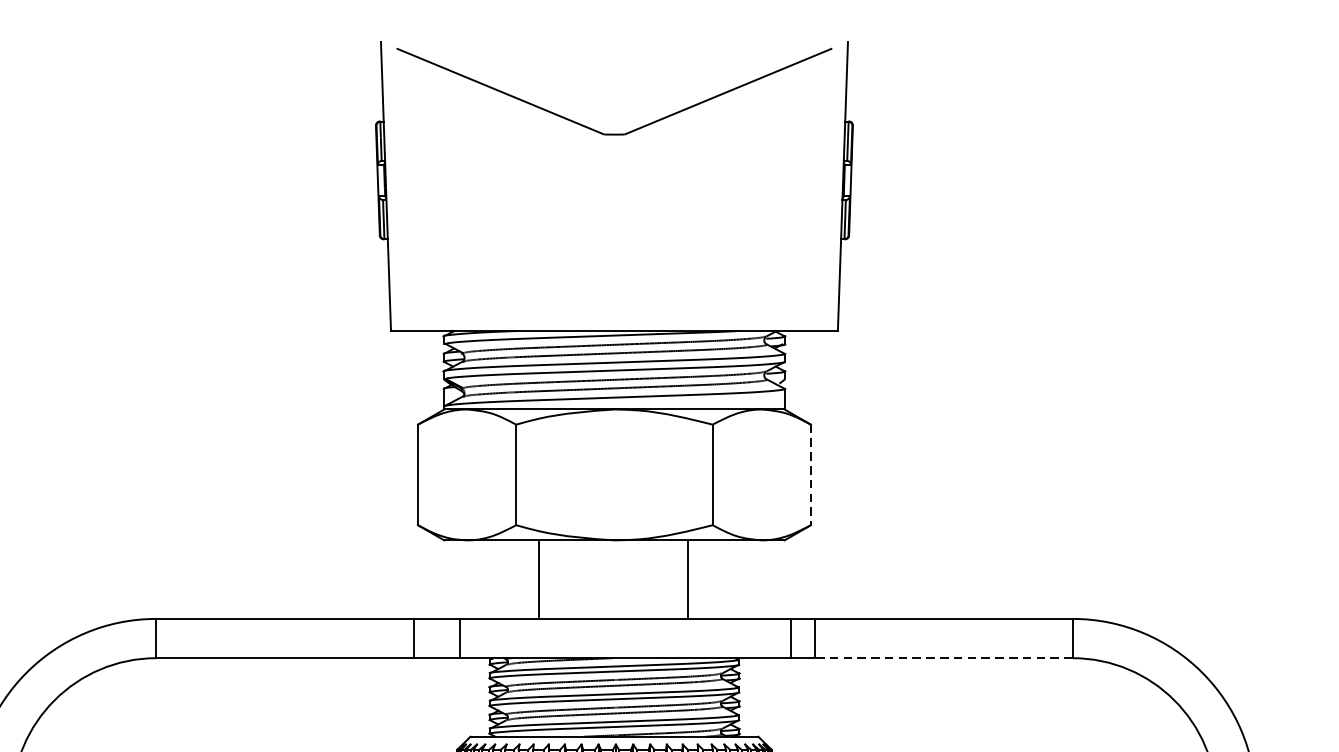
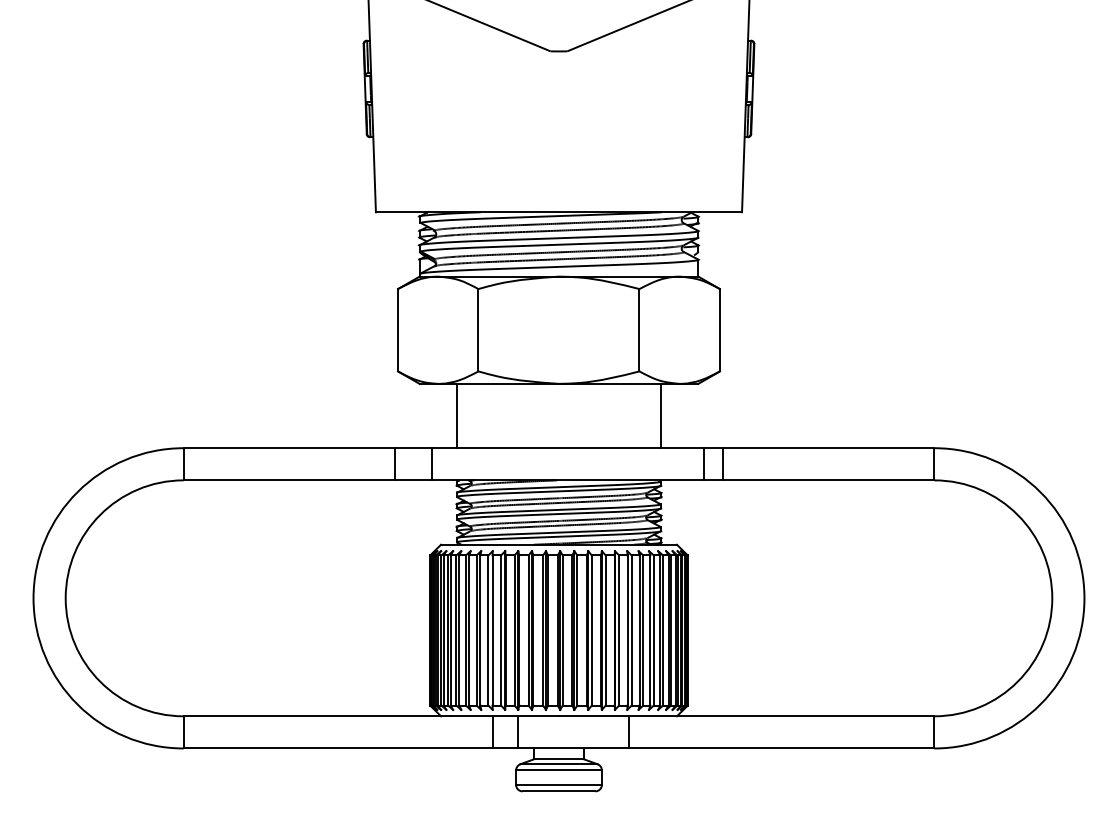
line: (810, 475) -> (719, 330), dashed -> solid
line: (539, 578) -> (457, 415), moved
line: (687, 578) -> (660, 415), moved
line: (943, 658) -> (828, 480), dashed -> solid

